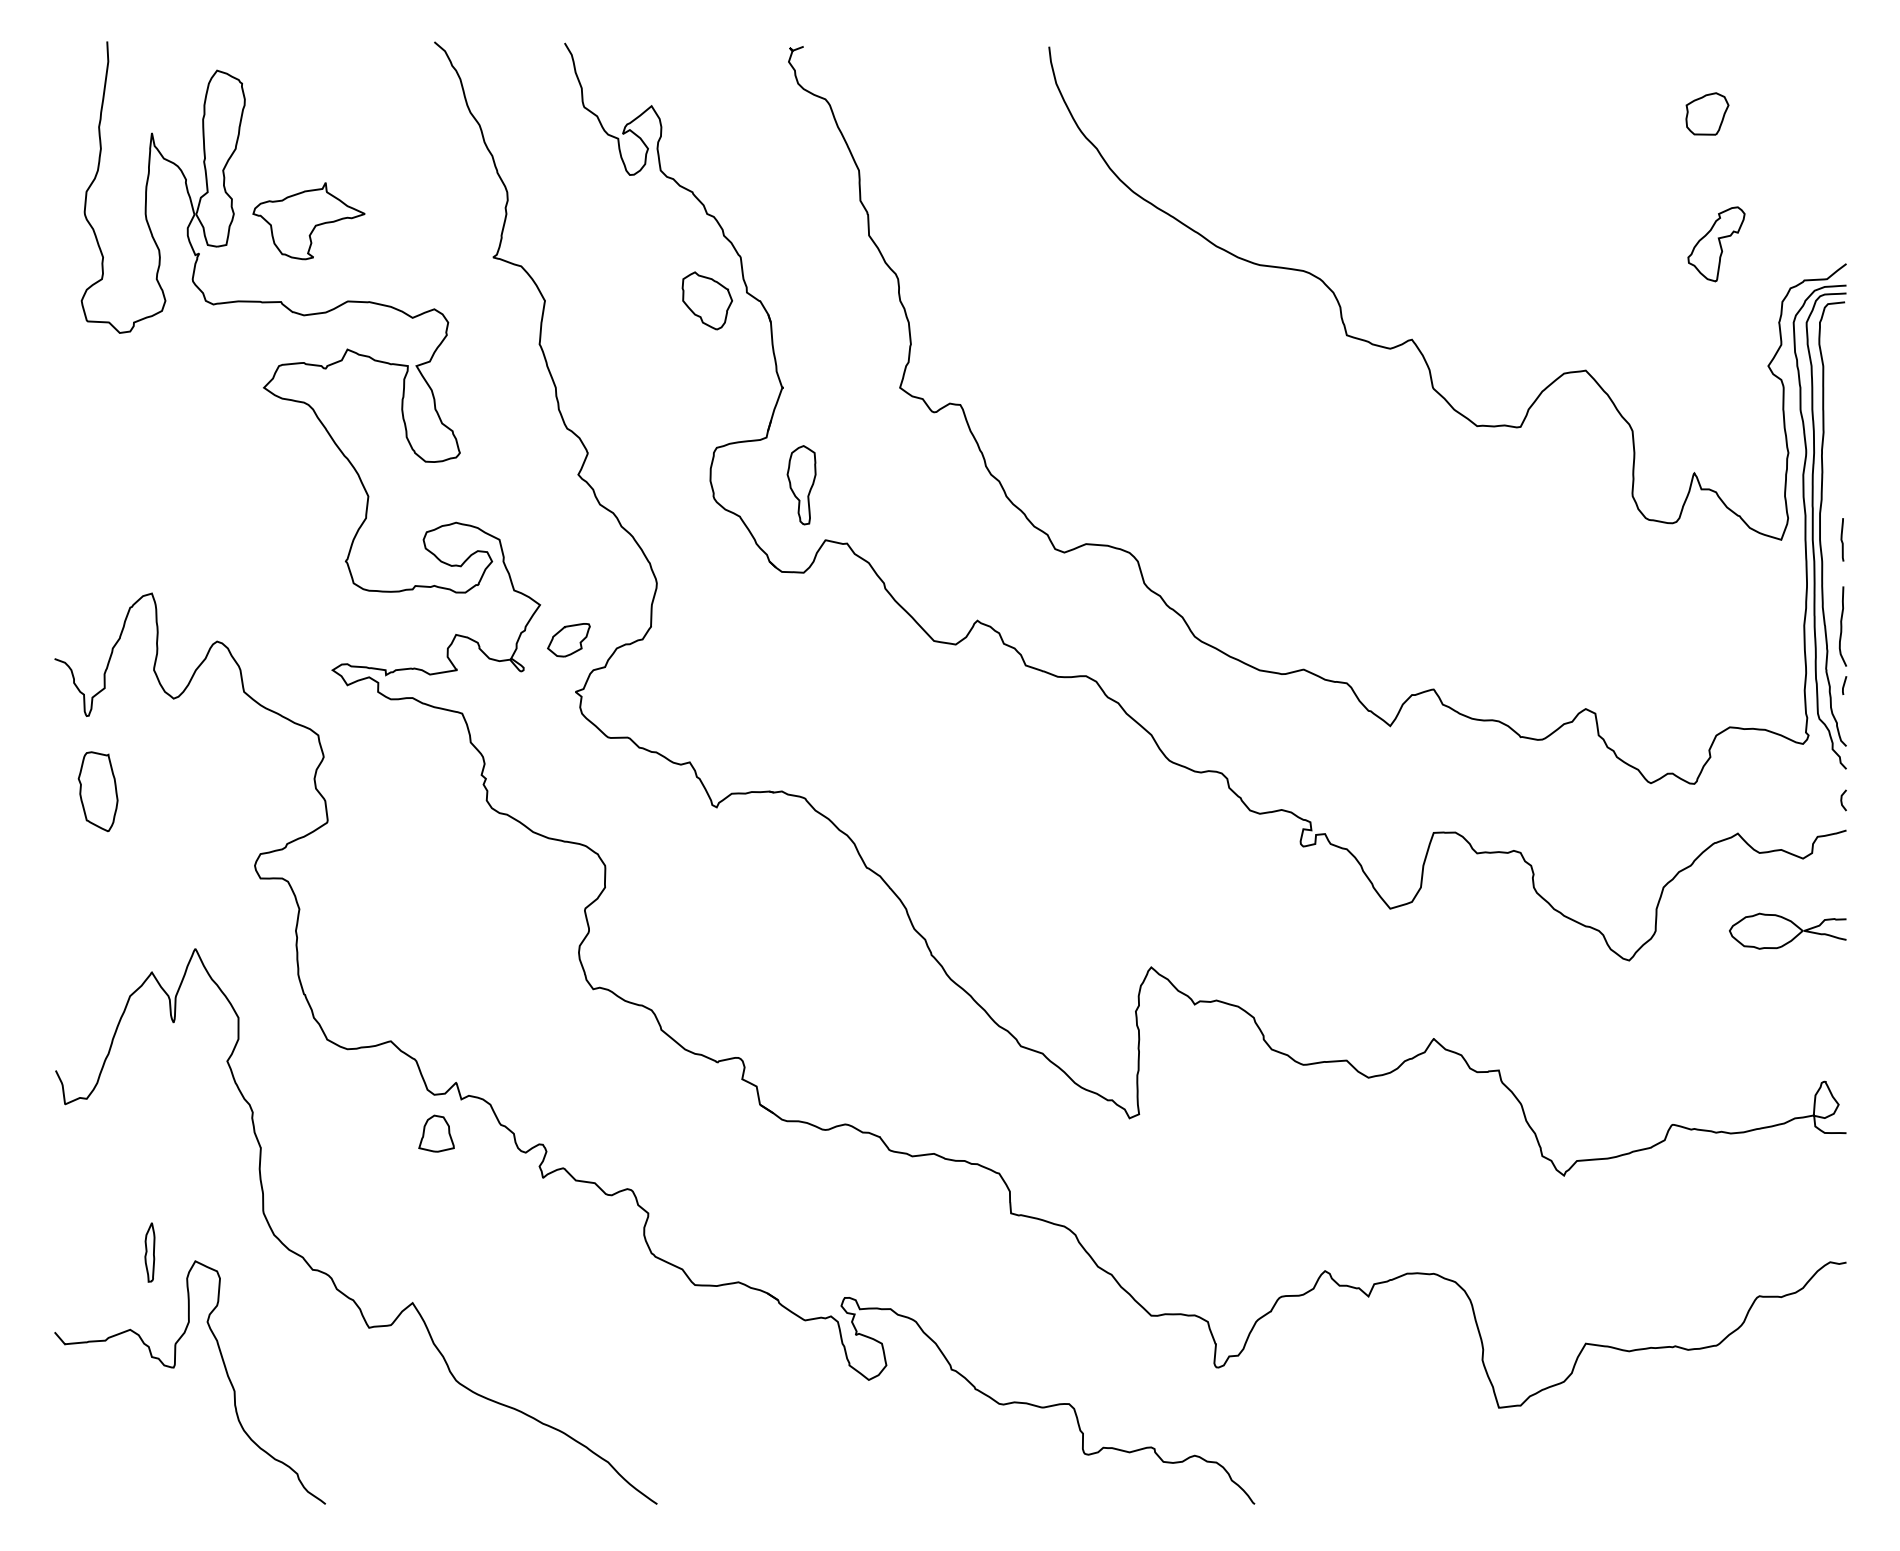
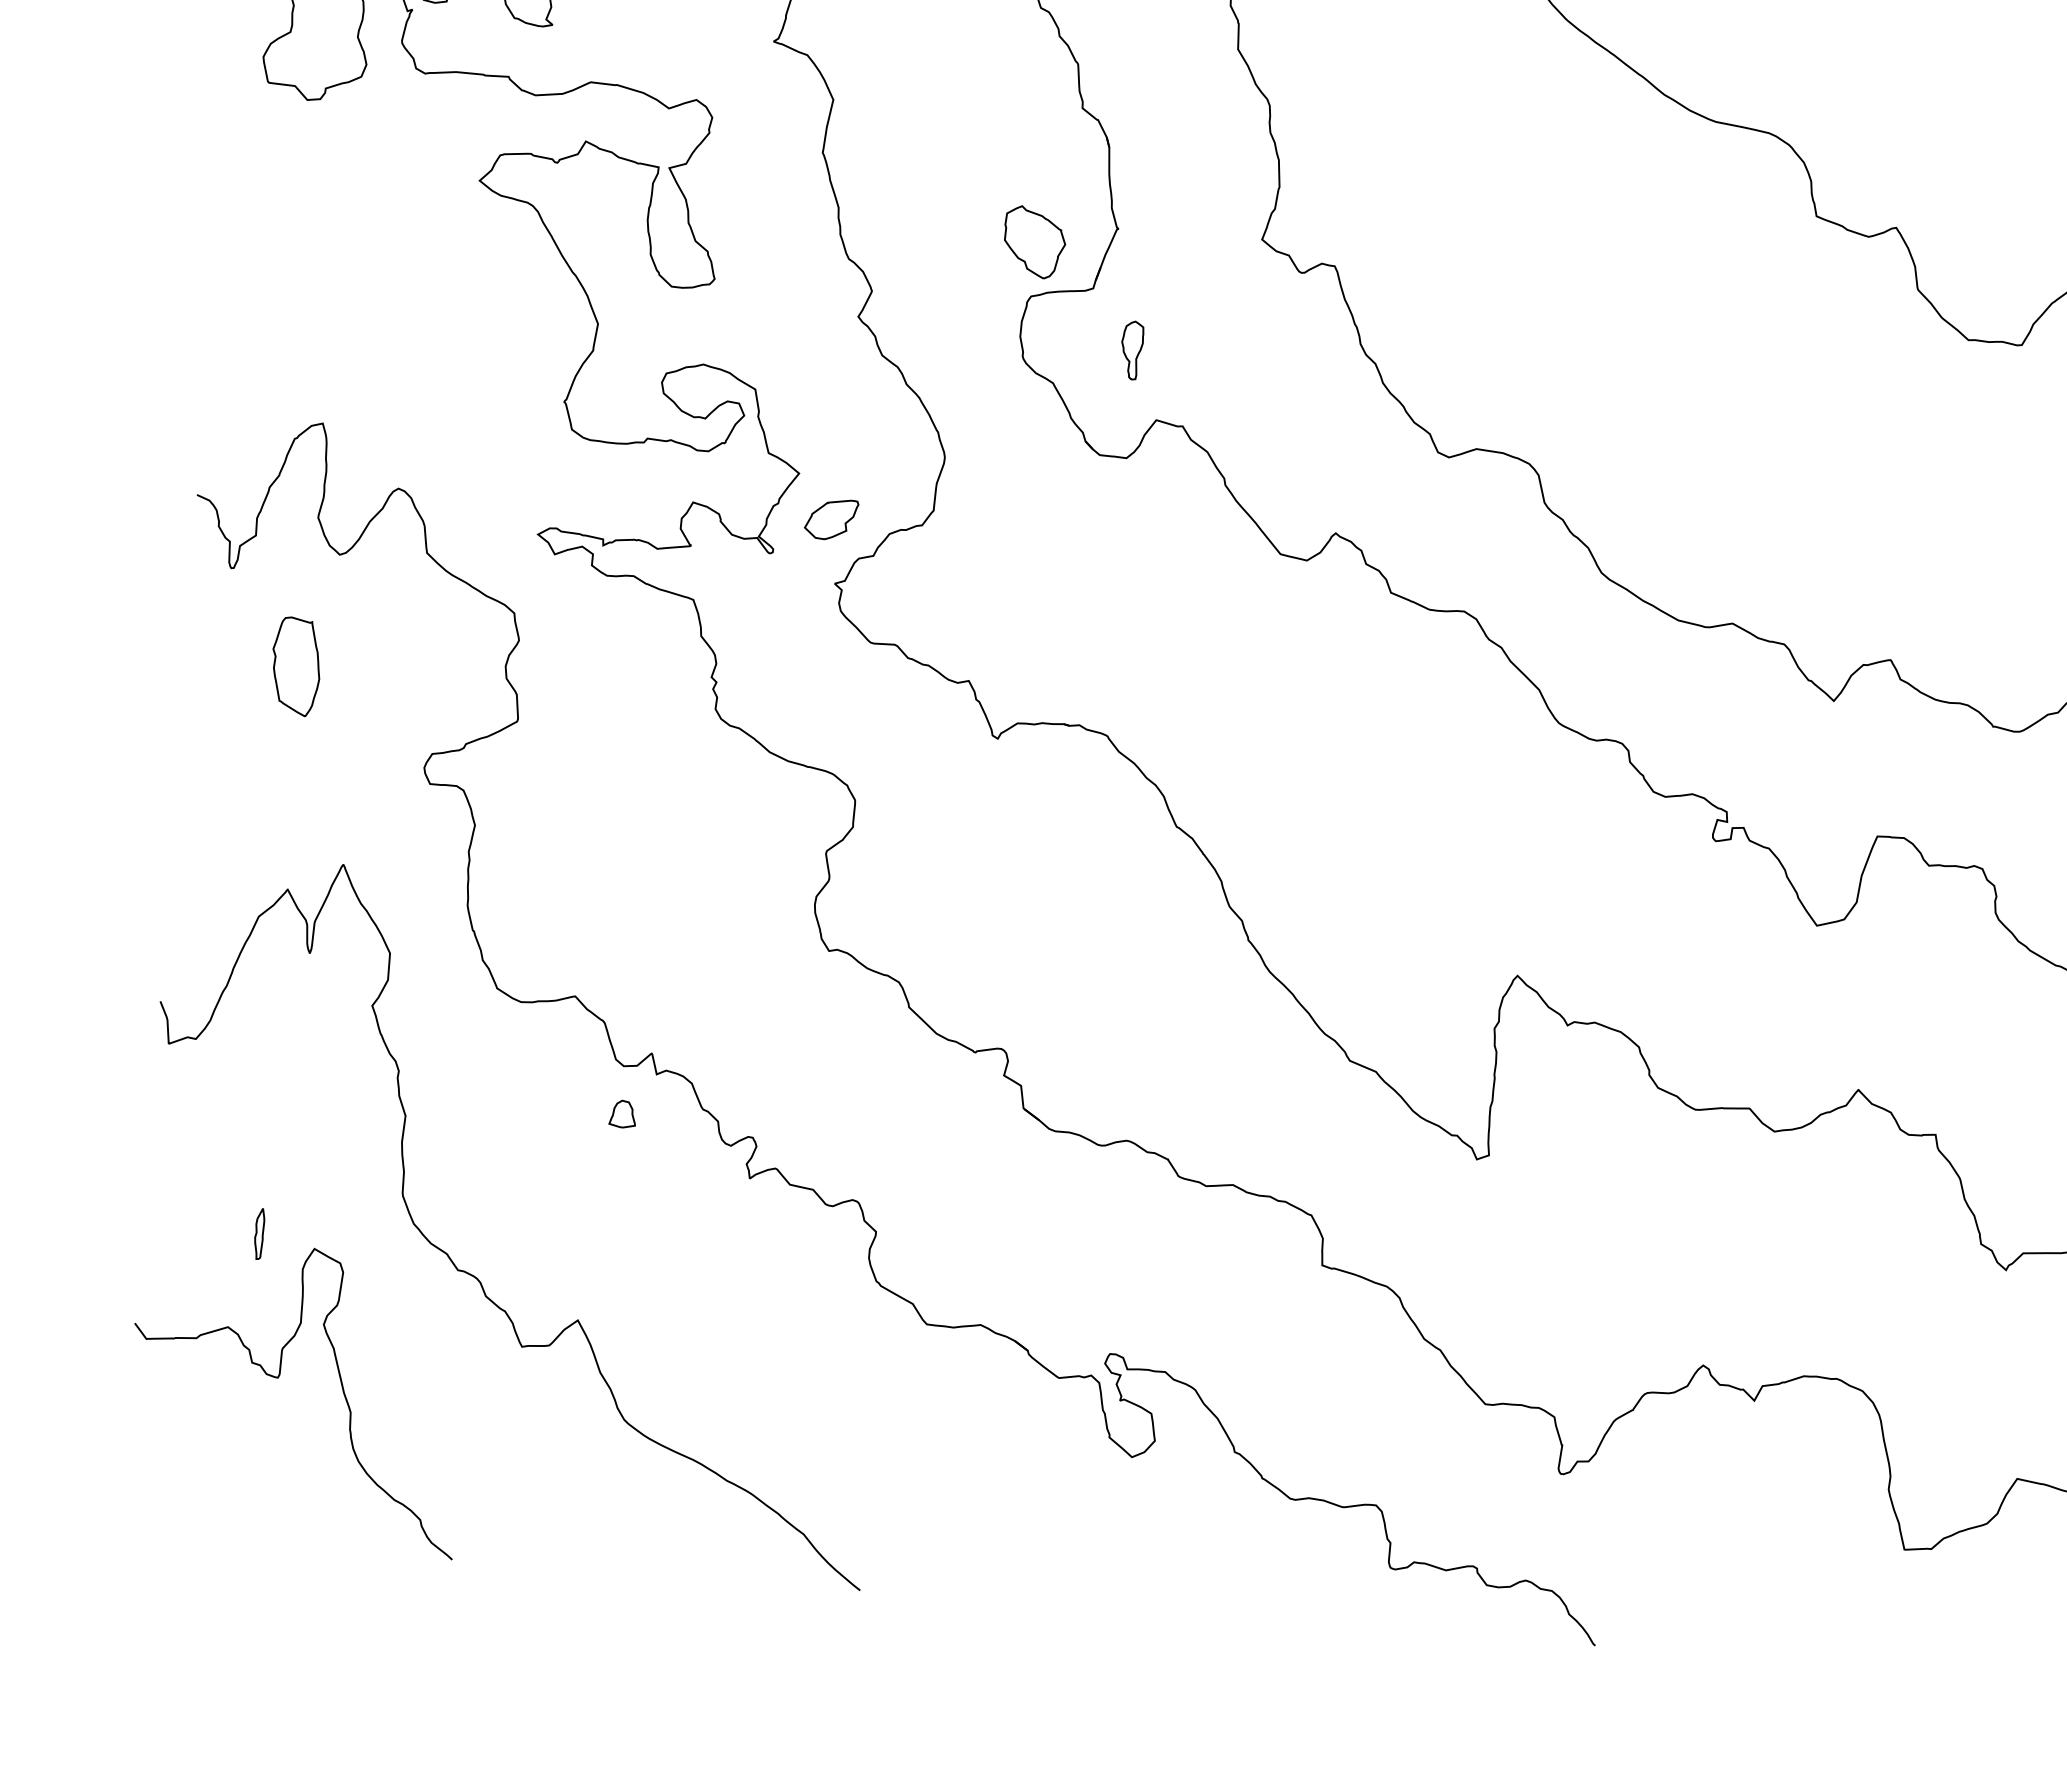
part: (706, 300) -> (1033, 241), moved
part: (801, 485) -> (1131, 350), size x0.6
part: (97, 791) -> (295, 666), moved
part: (436, 1133) -> (622, 1114), size x0.6
part: (149, 1252) -> (258, 1233), size x0.7

